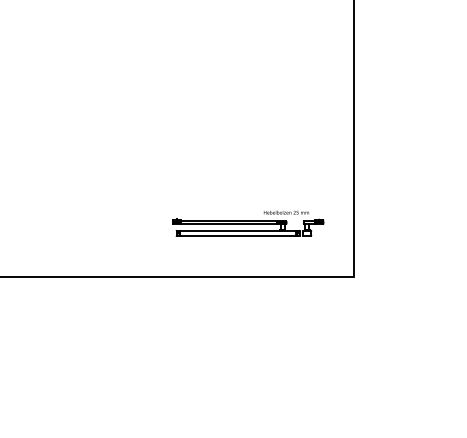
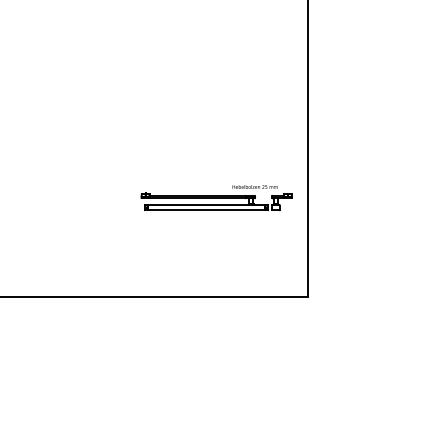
part: (248, 223) -> (217, 197), moved

